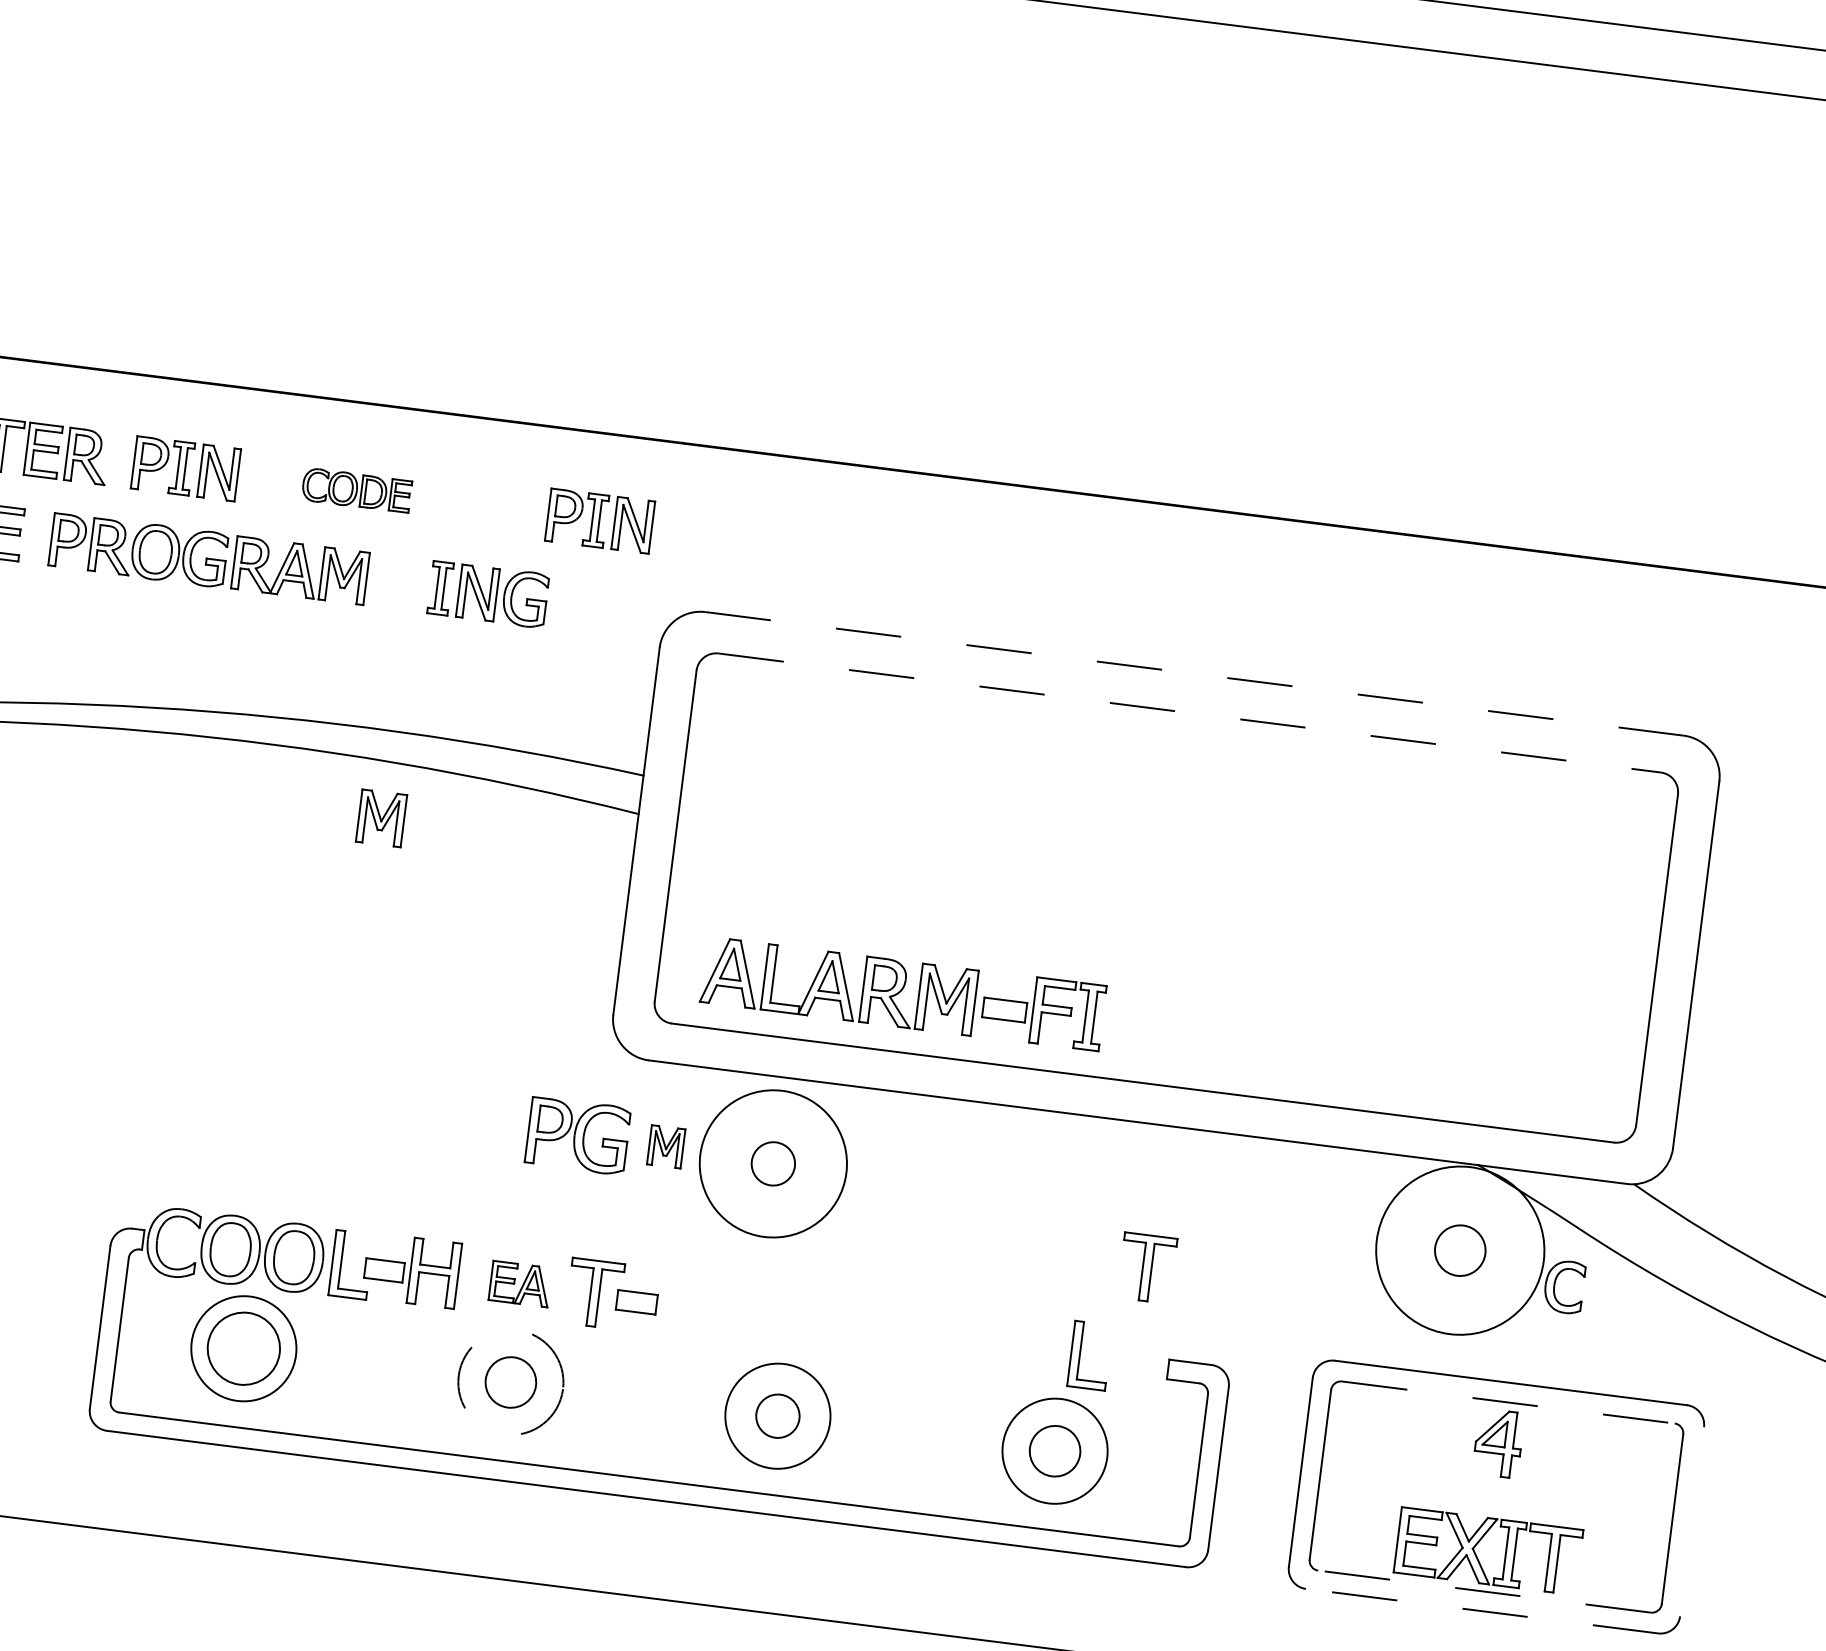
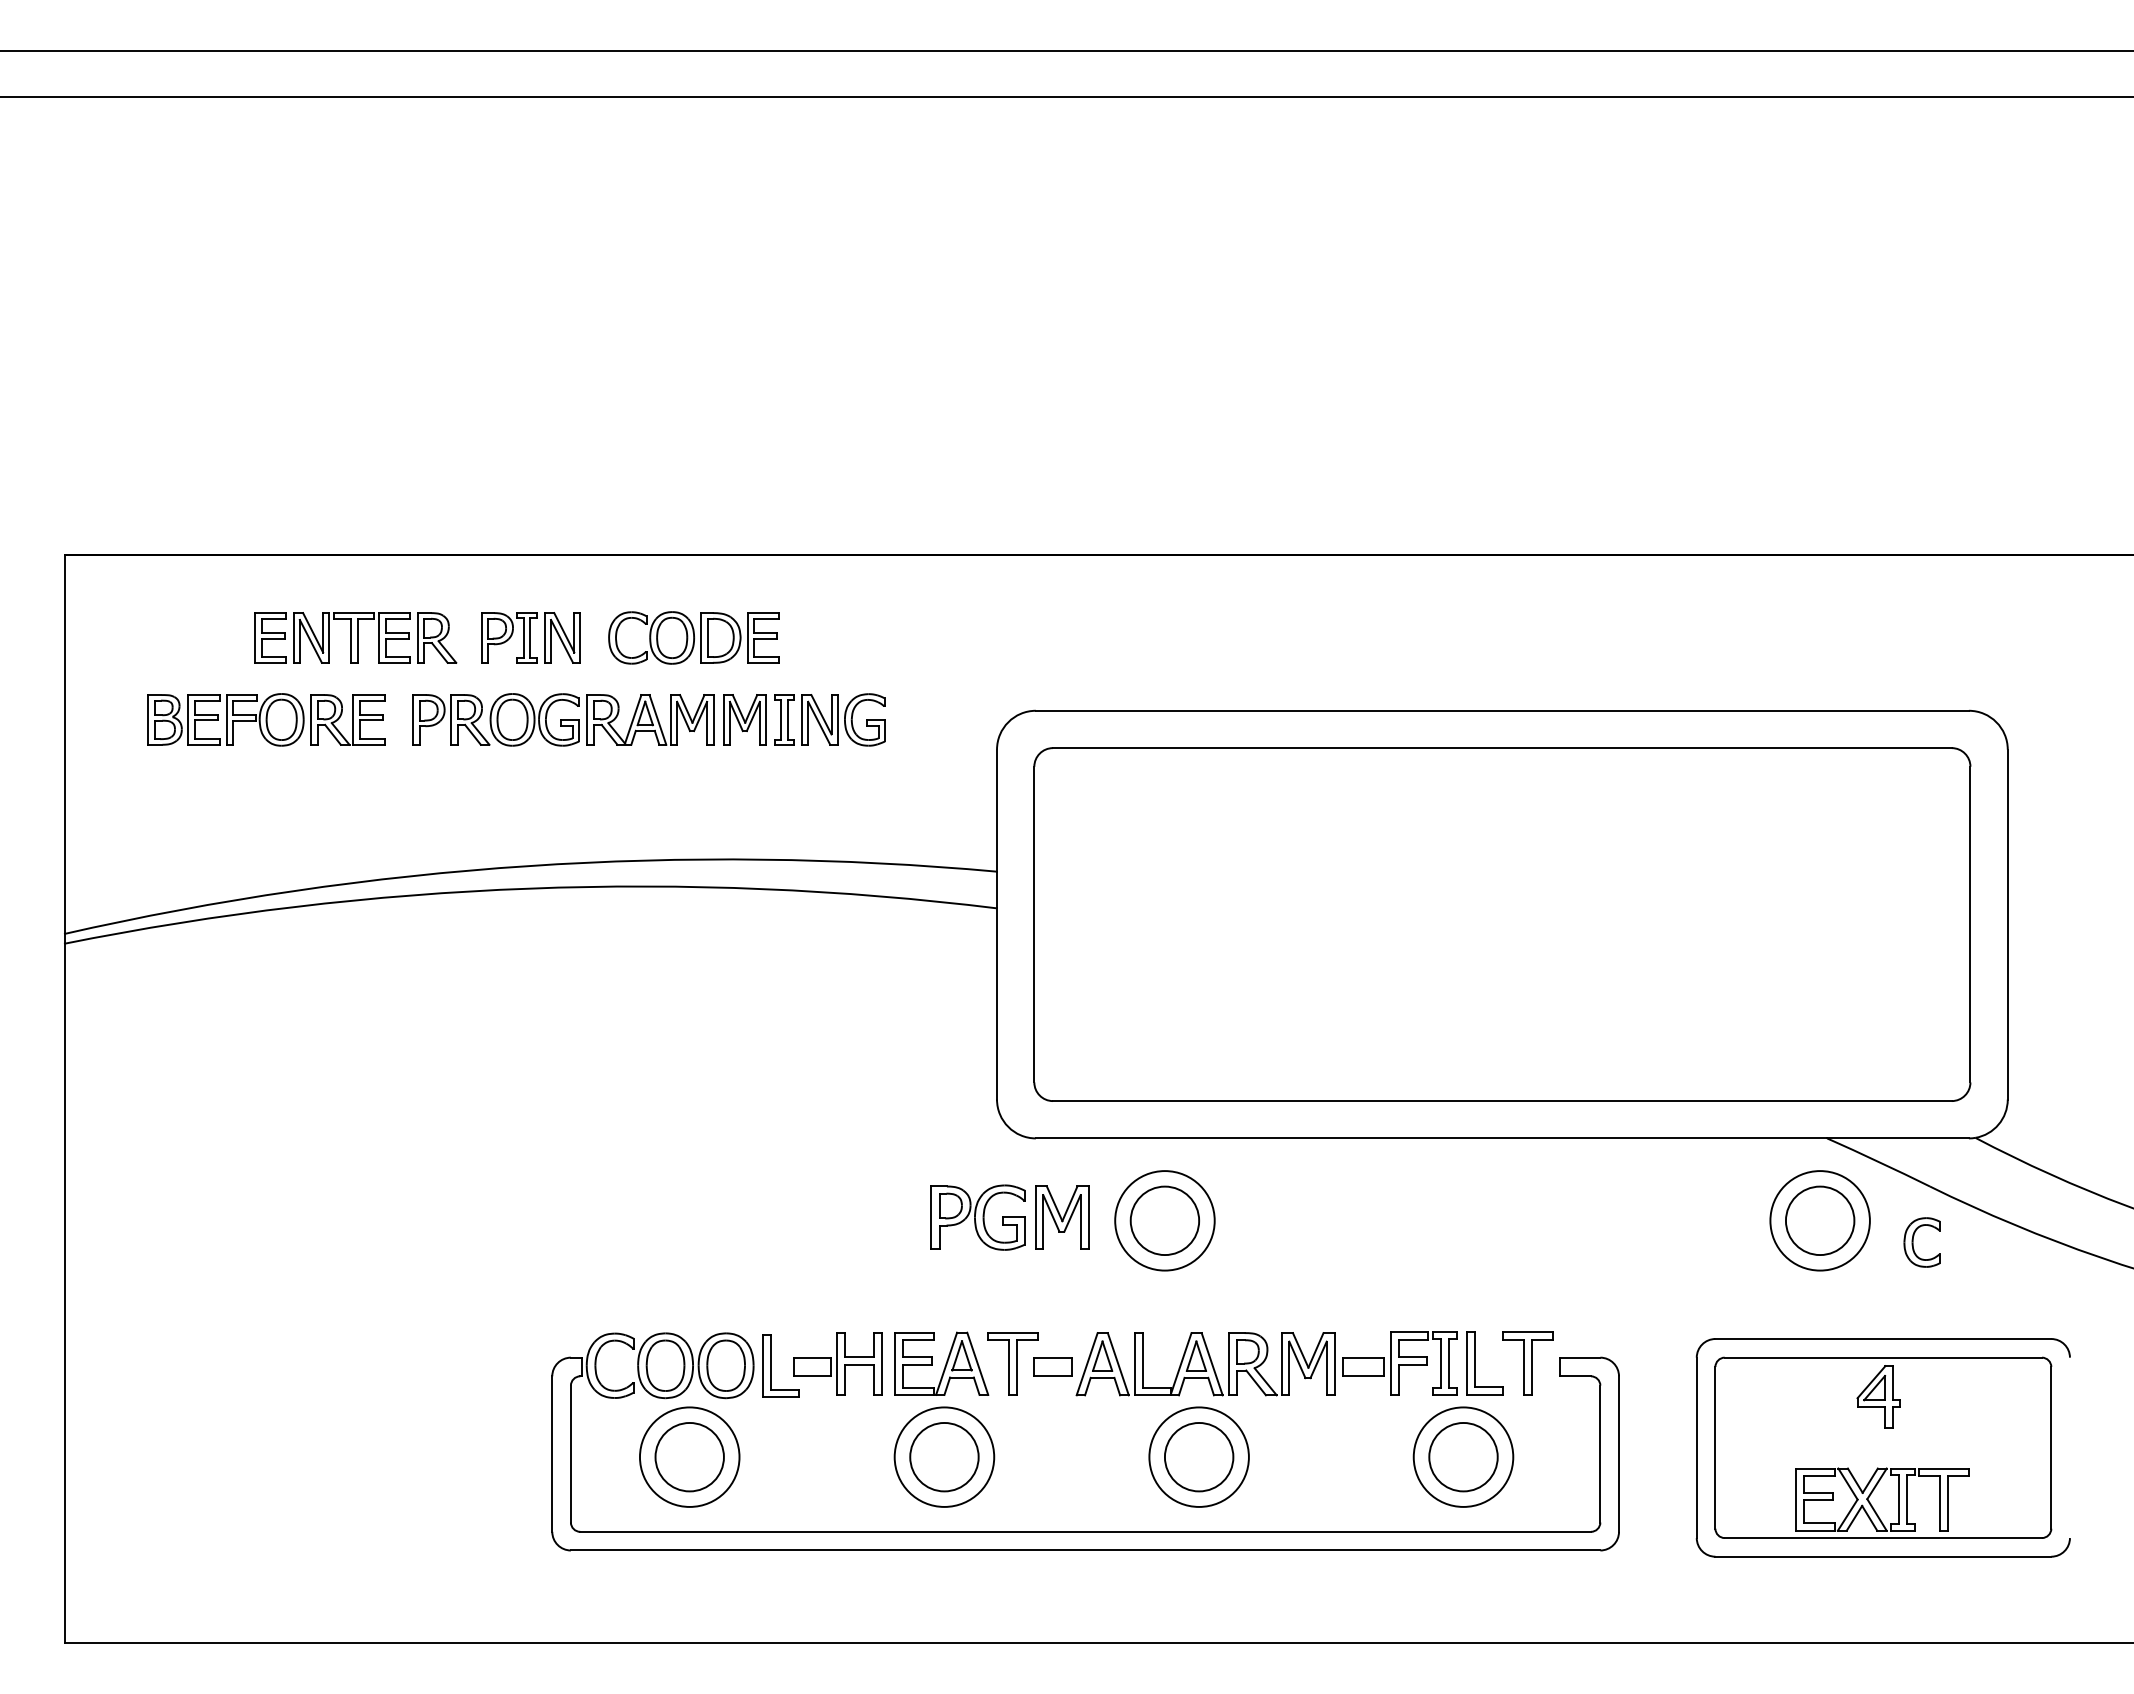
part: (356, 489) -> (693, 637), size x1.67
part: (599, 520) -> (925, 637), removed
line: (1194, 673) -> (1502, 710), dashed -> solid
line: (1189, 713) -> (1502, 748), dashed -> solid
part: (380, 817) -> (744, 719), moved
part: (903, 993) -> (1266, 1363), moved
part: (666, 1146) -> (1062, 1217), size x1.67
circle: (772, 1163) -> (1164, 1220), size x0.71
circle: (772, 1163) -> (1164, 1220), size x1.67
circle: (1459, 1250) -> (1819, 1220), size x0.62
circle: (1459, 1250) -> (1819, 1220), size x1.43
part: (1146, 1268) -> (1527, 1363), moved
part: (520, 1283) -> (941, 1363), size x1.67
circle: (511, 1381) -> (944, 1456), dashed -> solid
circle: (511, 1381) -> (944, 1456), size x1.43
line: (1508, 1402) -> (1883, 1357), dashed -> solid
circle: (777, 1415) -> (1198, 1456), size x1.67
circle: (1055, 1450) -> (1463, 1456), size x1.43
line: (1484, 1592) -> (1883, 1538), dashed -> solid
line: (1482, 1610) -> (1883, 1556), dashed -> solid

